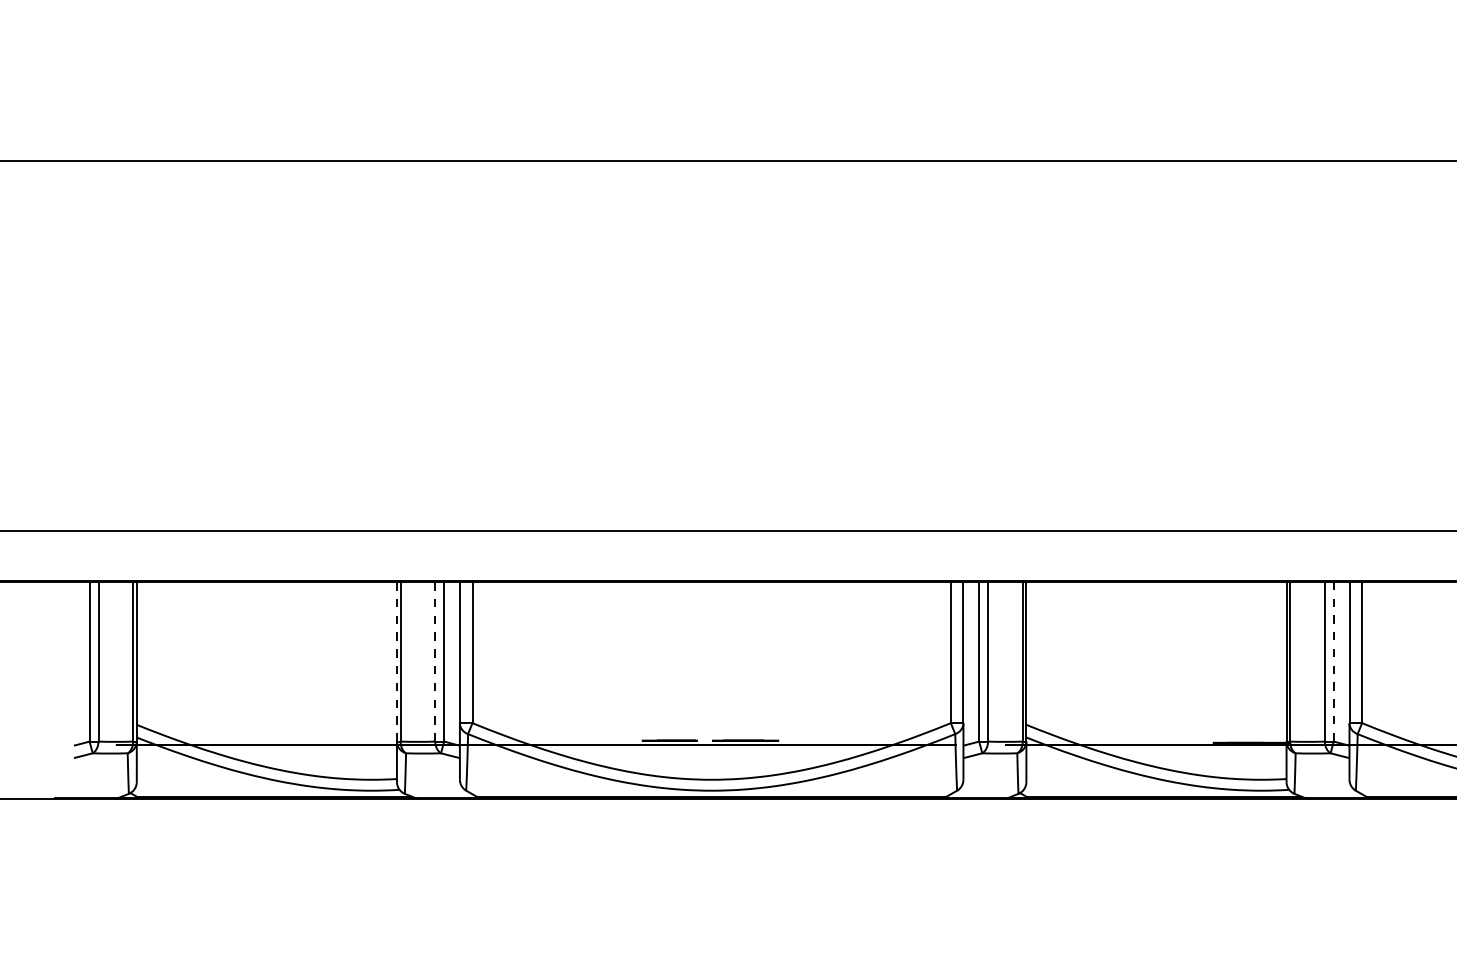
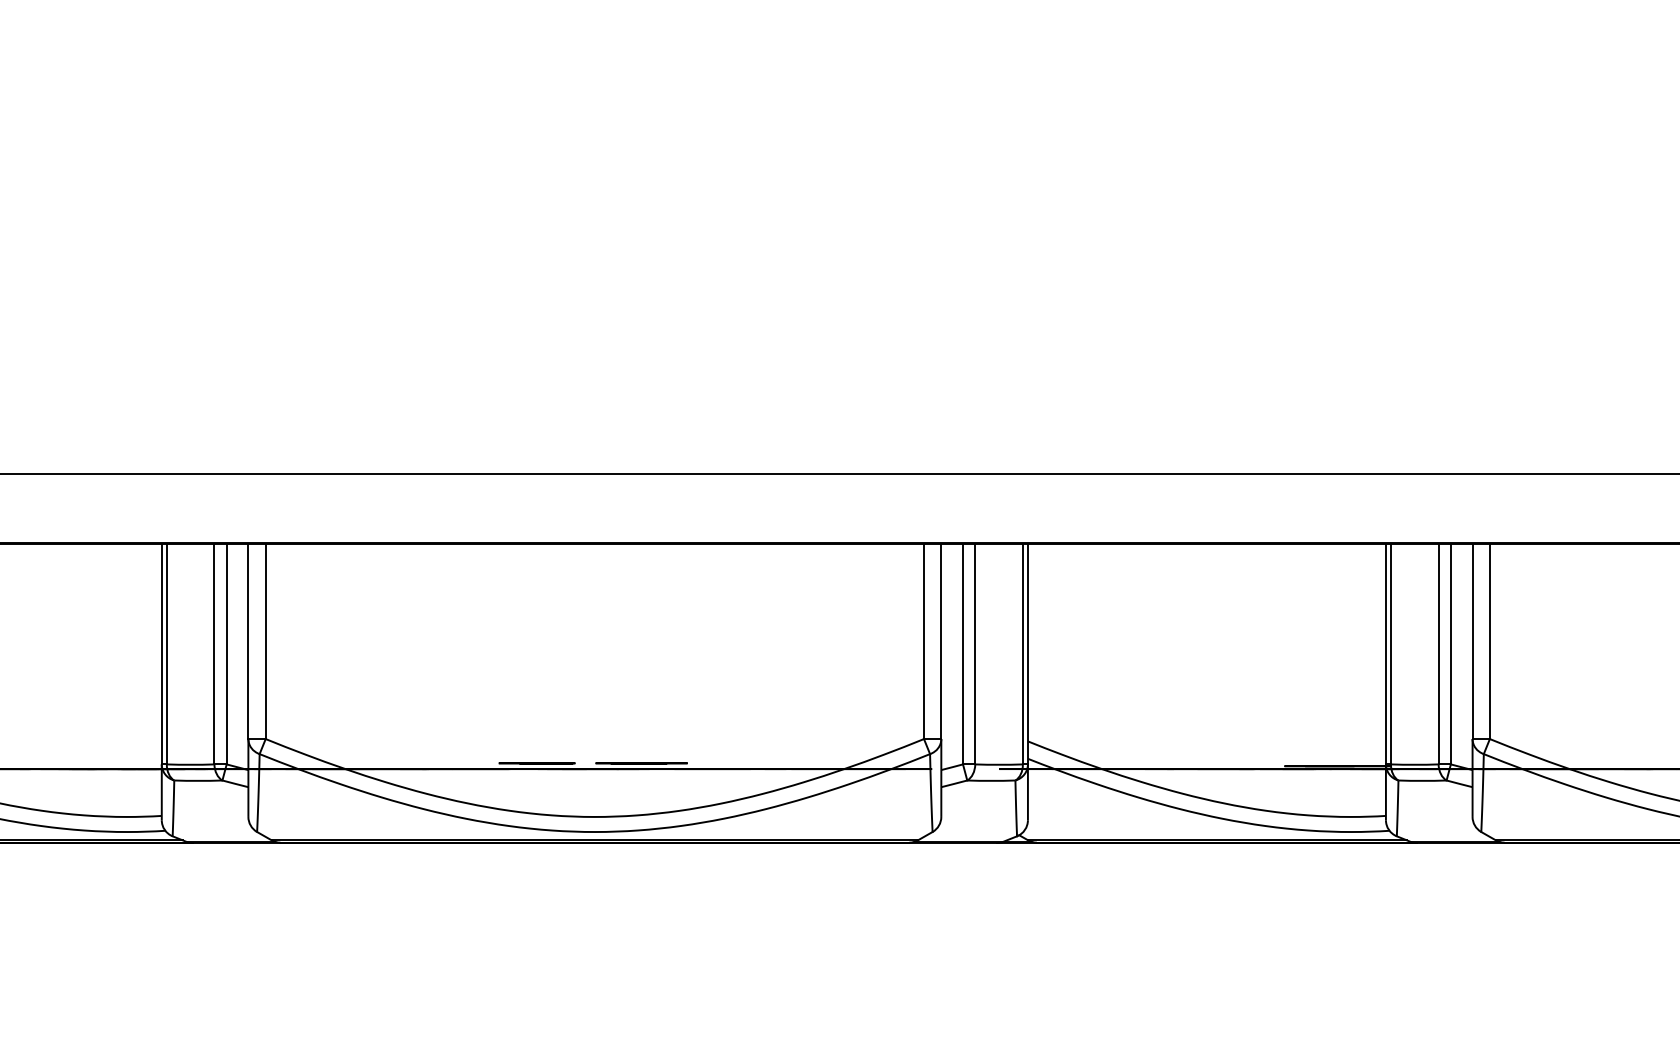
line: (396, 661) -> (161, 654), dashed -> solid
line: (435, 661) -> (214, 654), dashed -> solid
line: (1333, 661) -> (1450, 654), dashed -> solid

